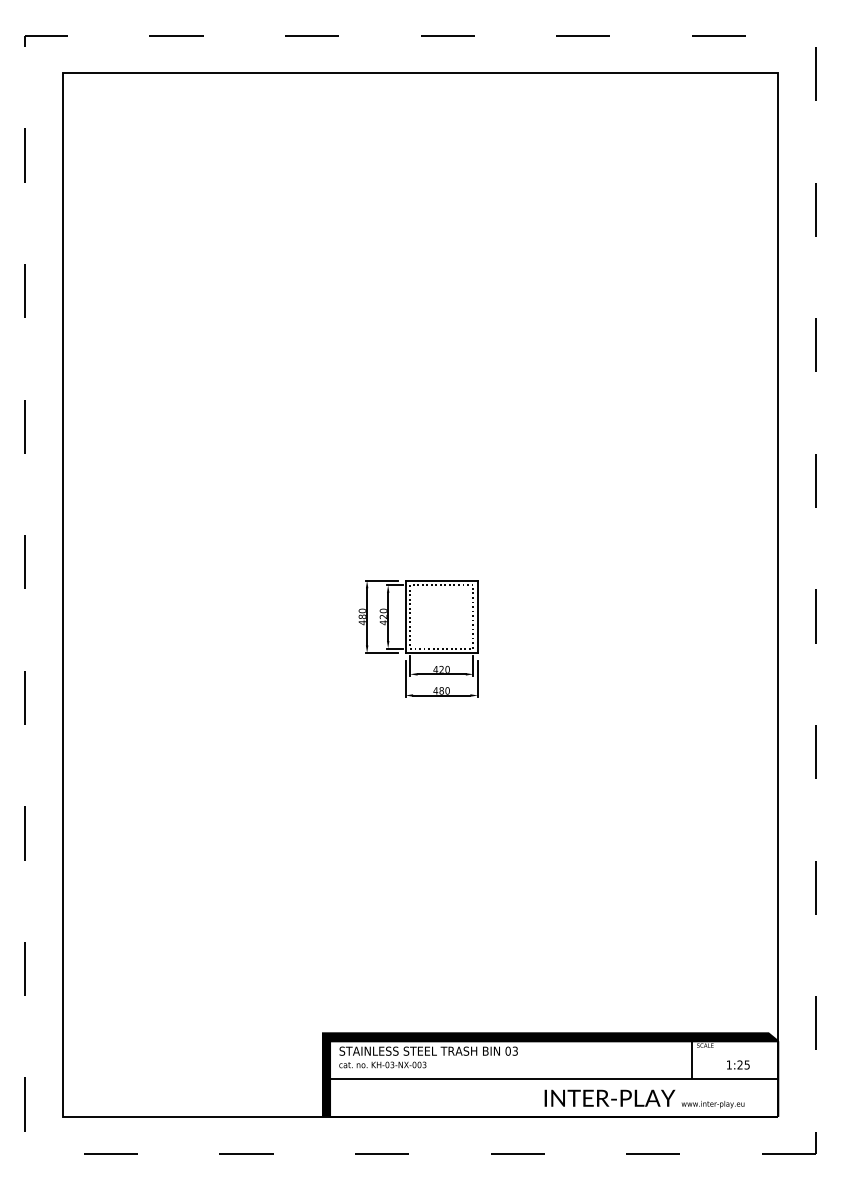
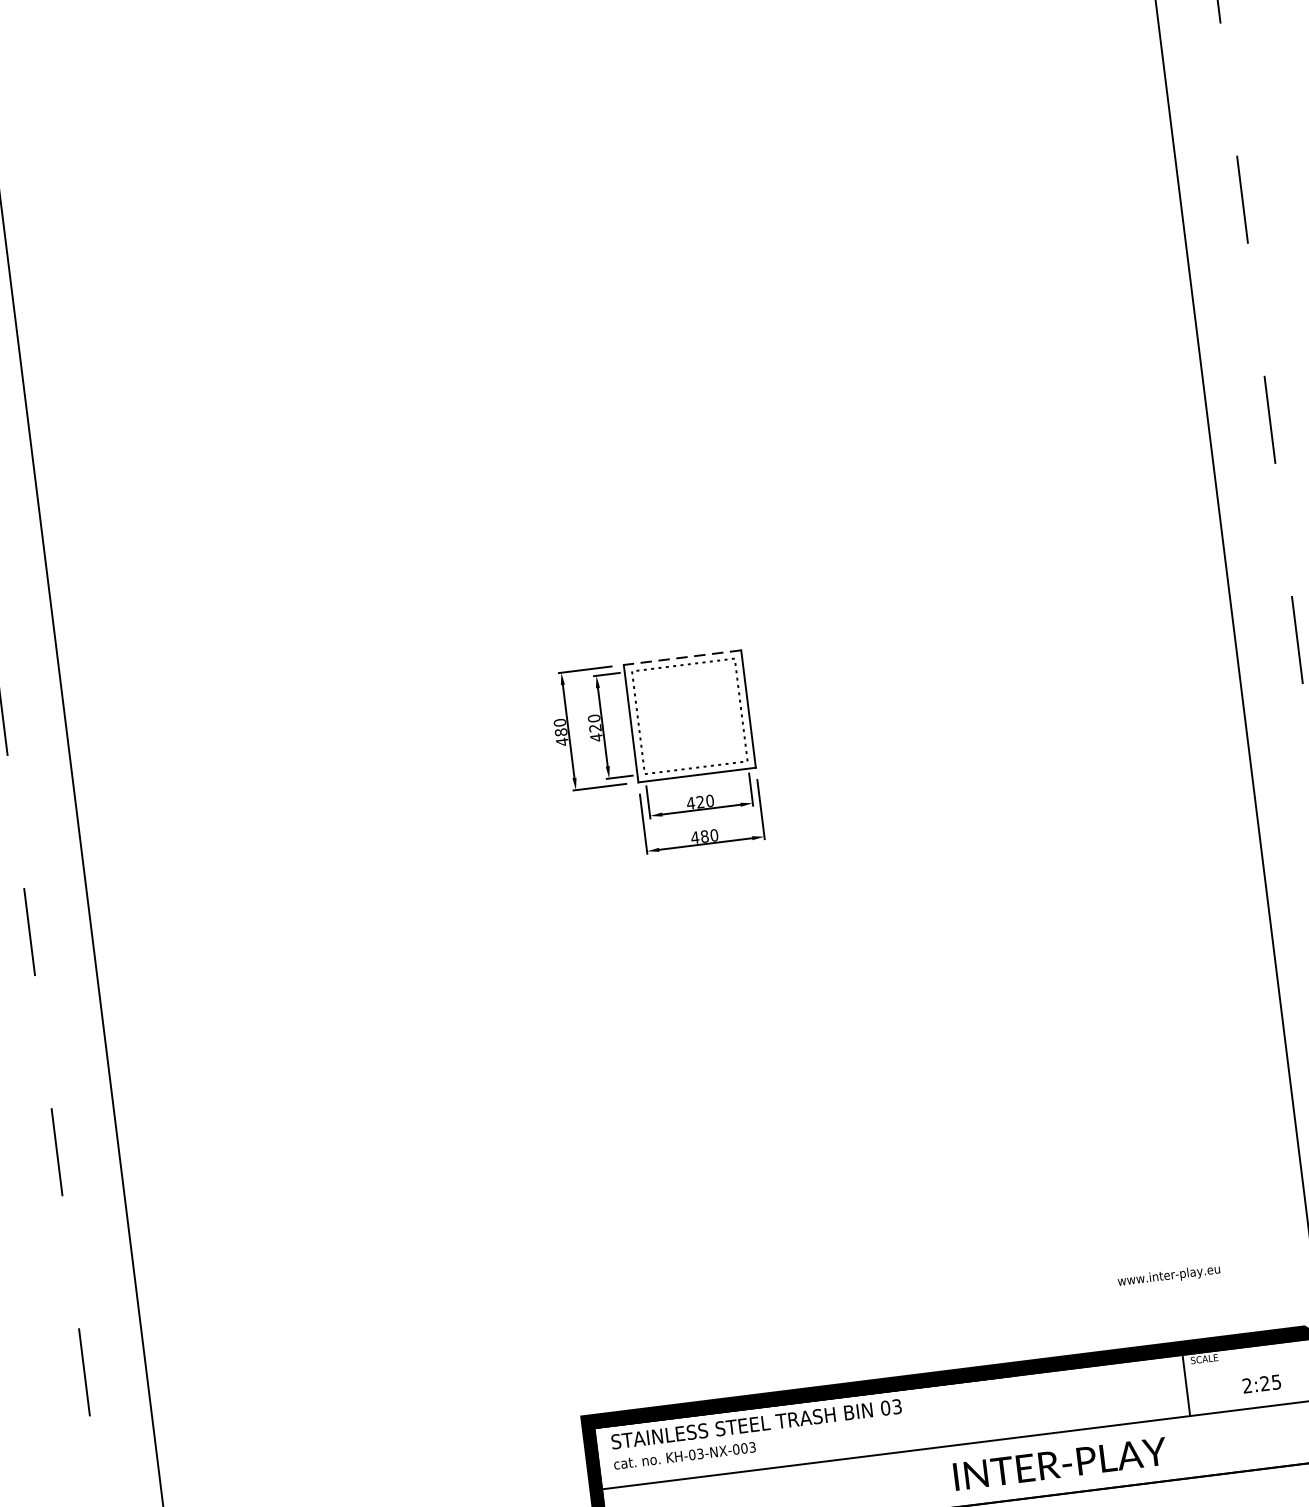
line: (441, 580) -> (682, 657), solid -> dashed
text: (728, 1064) -> (1245, 1385), 1:25 -> 2:25
text: (712, 1104) -> (1168, 1276), moved

